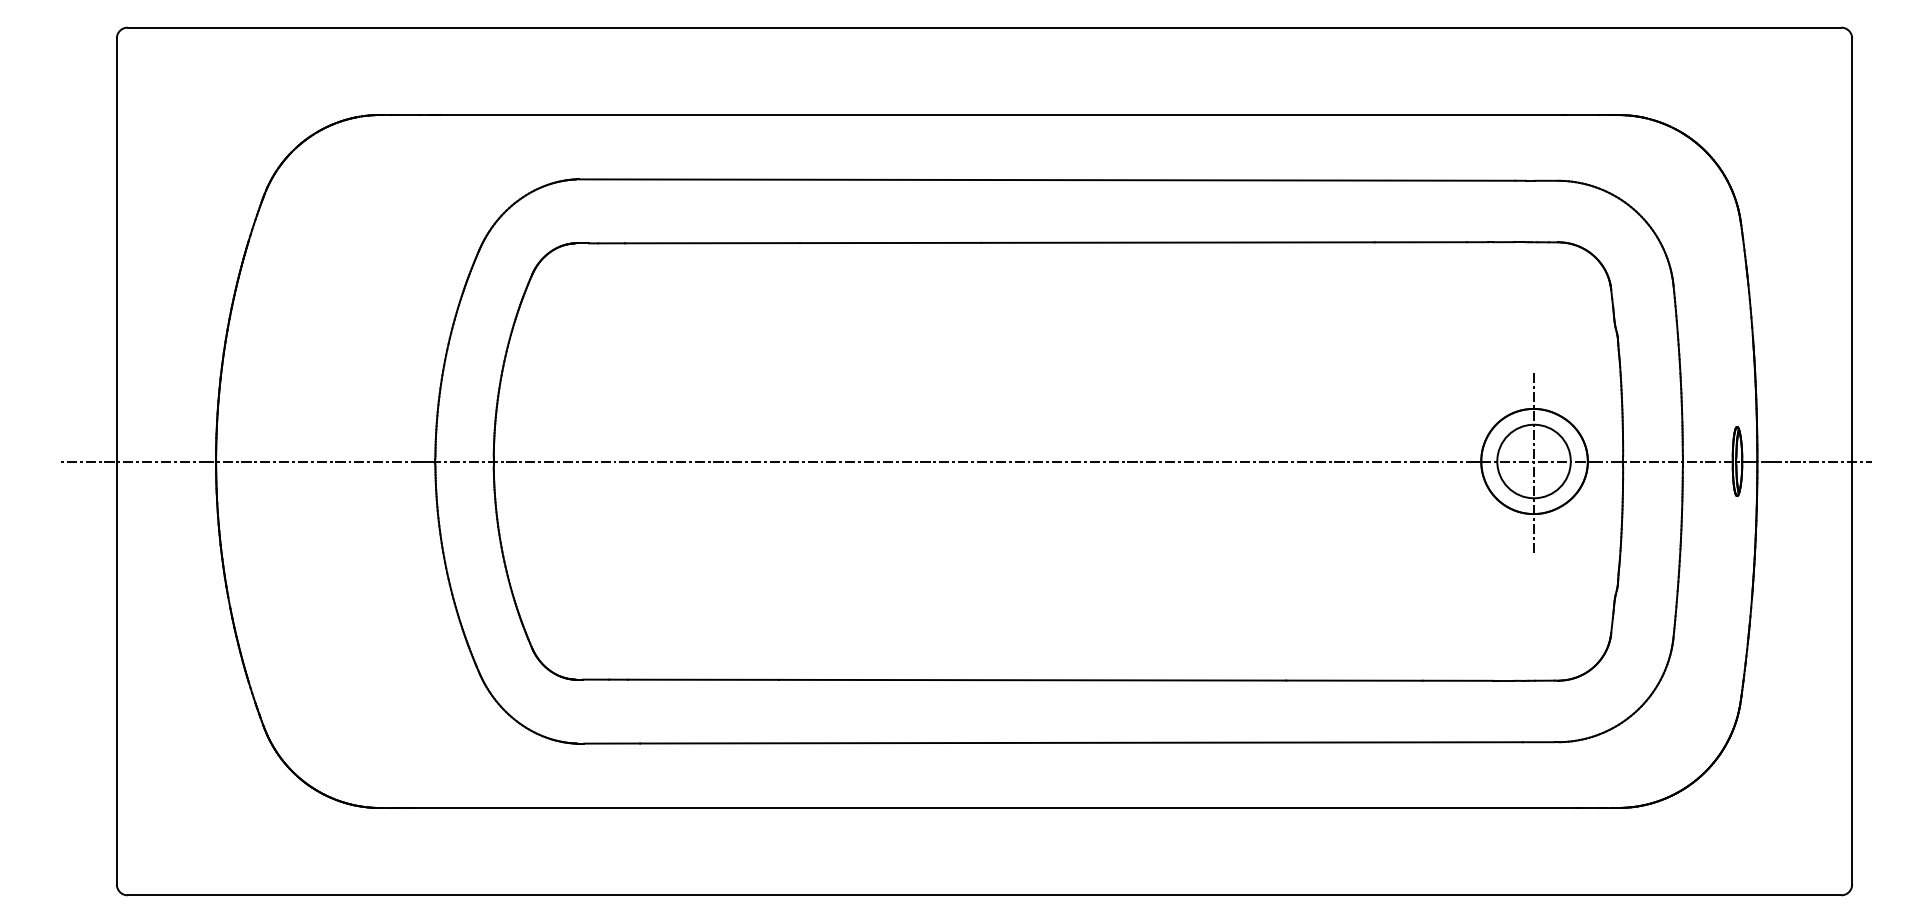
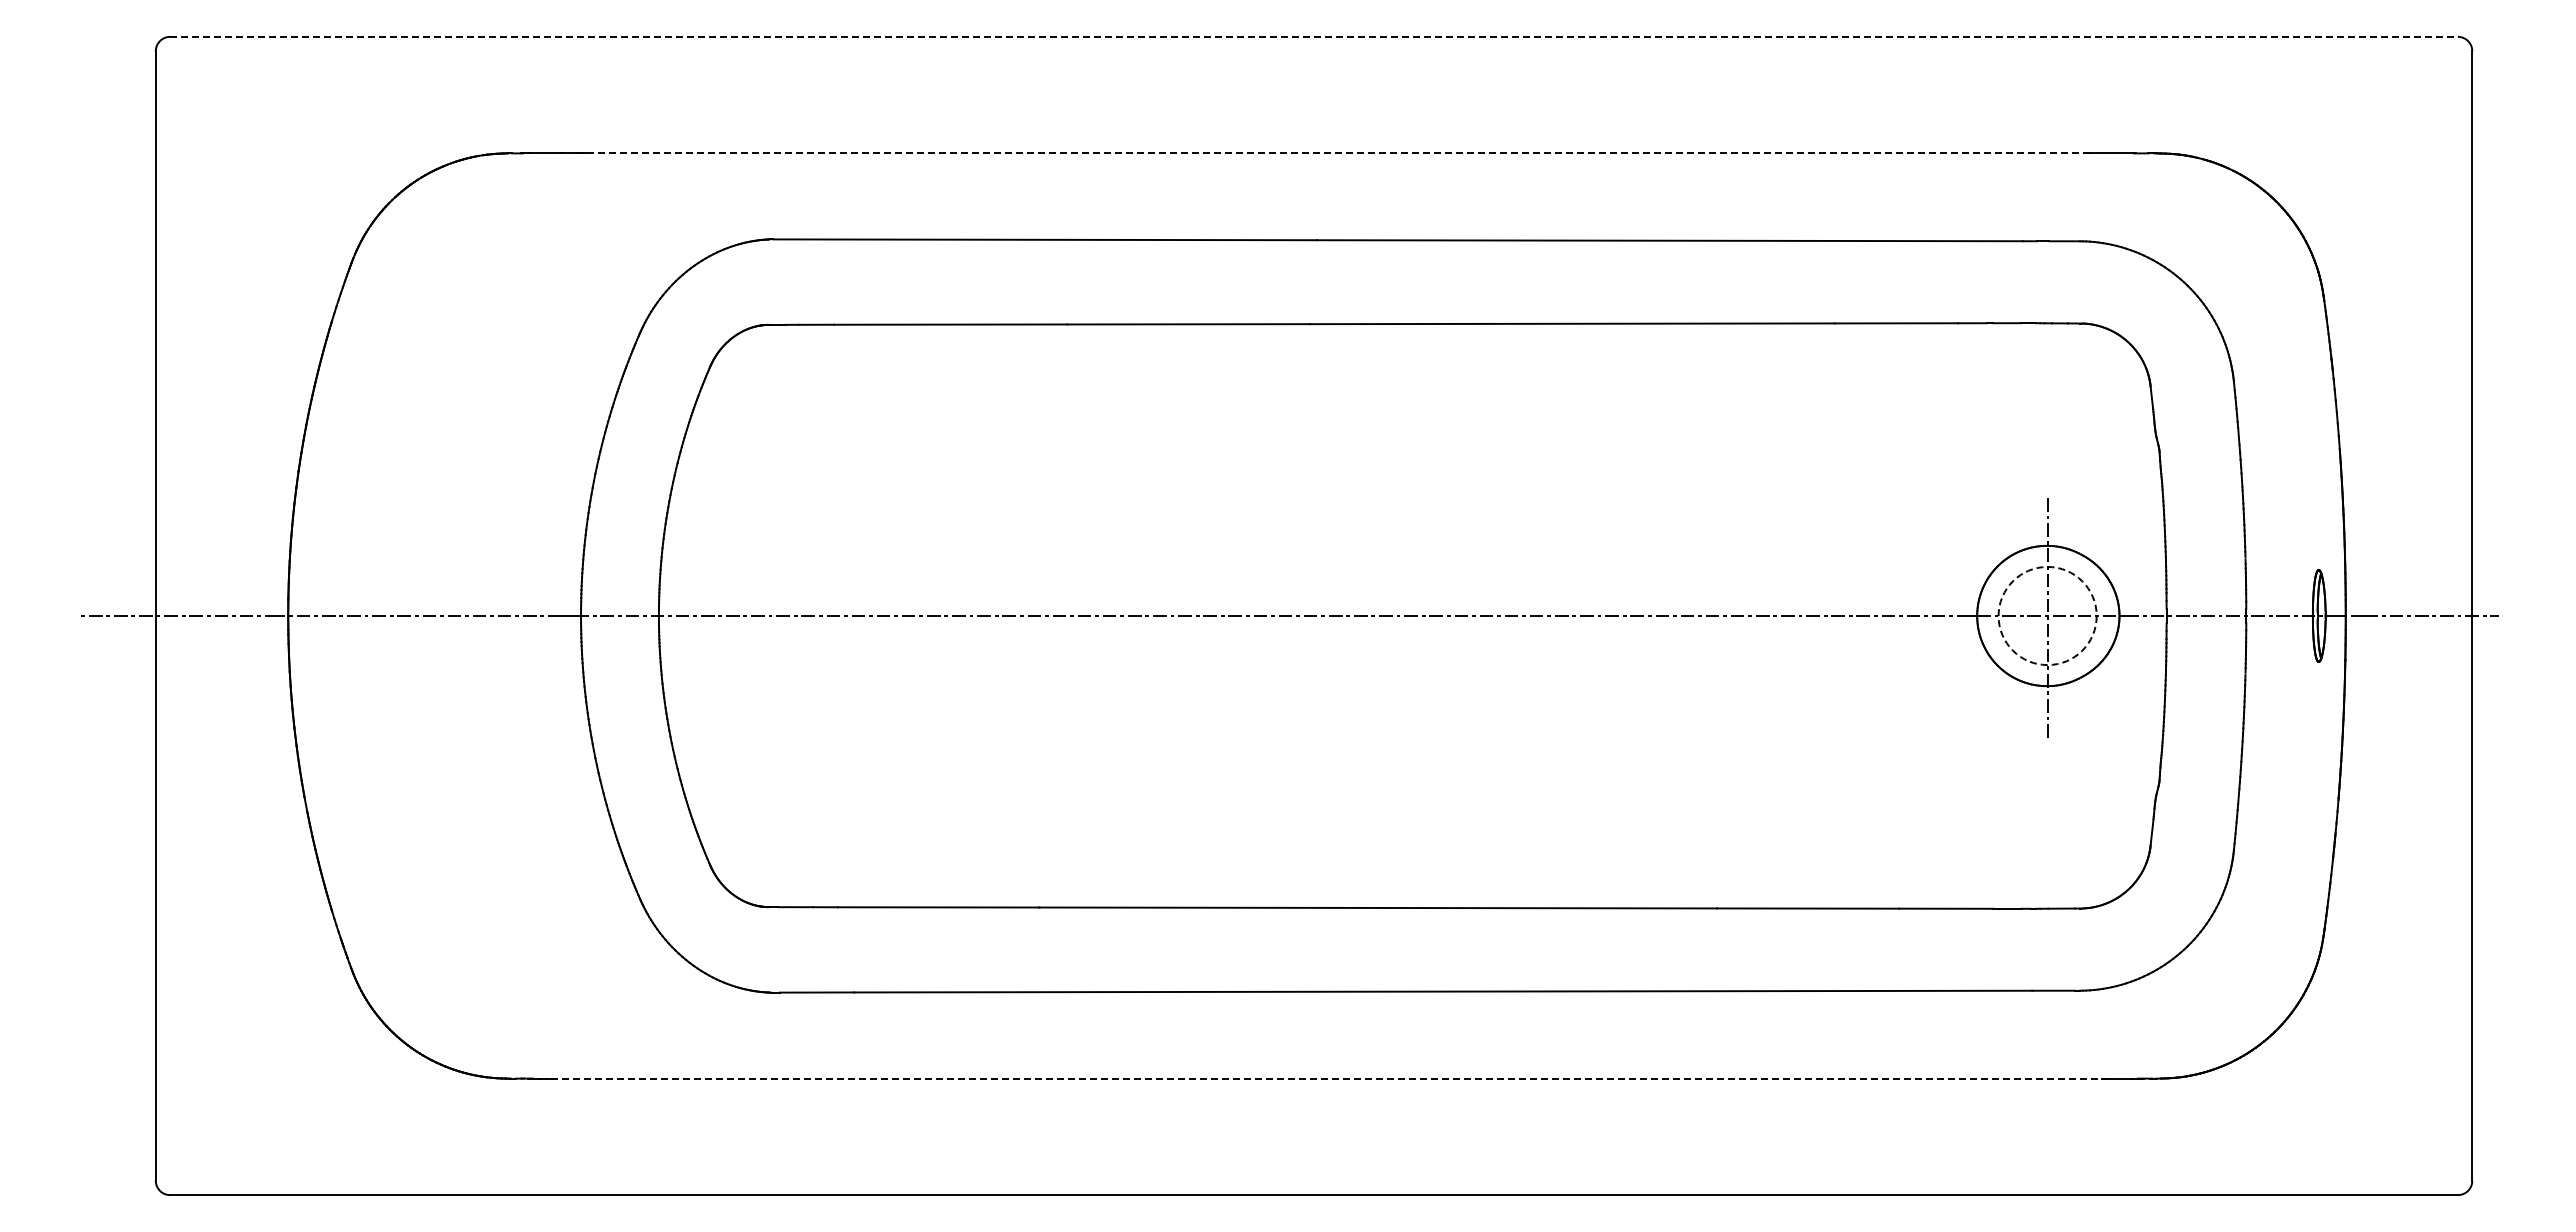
line: (984, 27) -> (1314, 36), solid -> dashed
line: (997, 115) -> (1331, 153), solid -> dashed
circle: (1533, 461) -> (2047, 615), solid -> dashed
line: (994, 807) -> (1327, 1078), solid -> dashed

